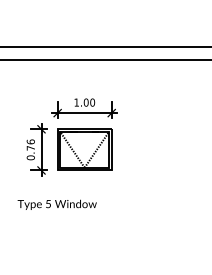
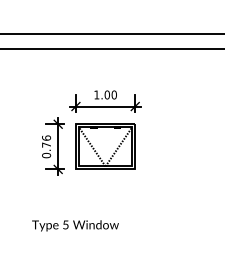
text: (56, 204) -> (74, 225), moved

